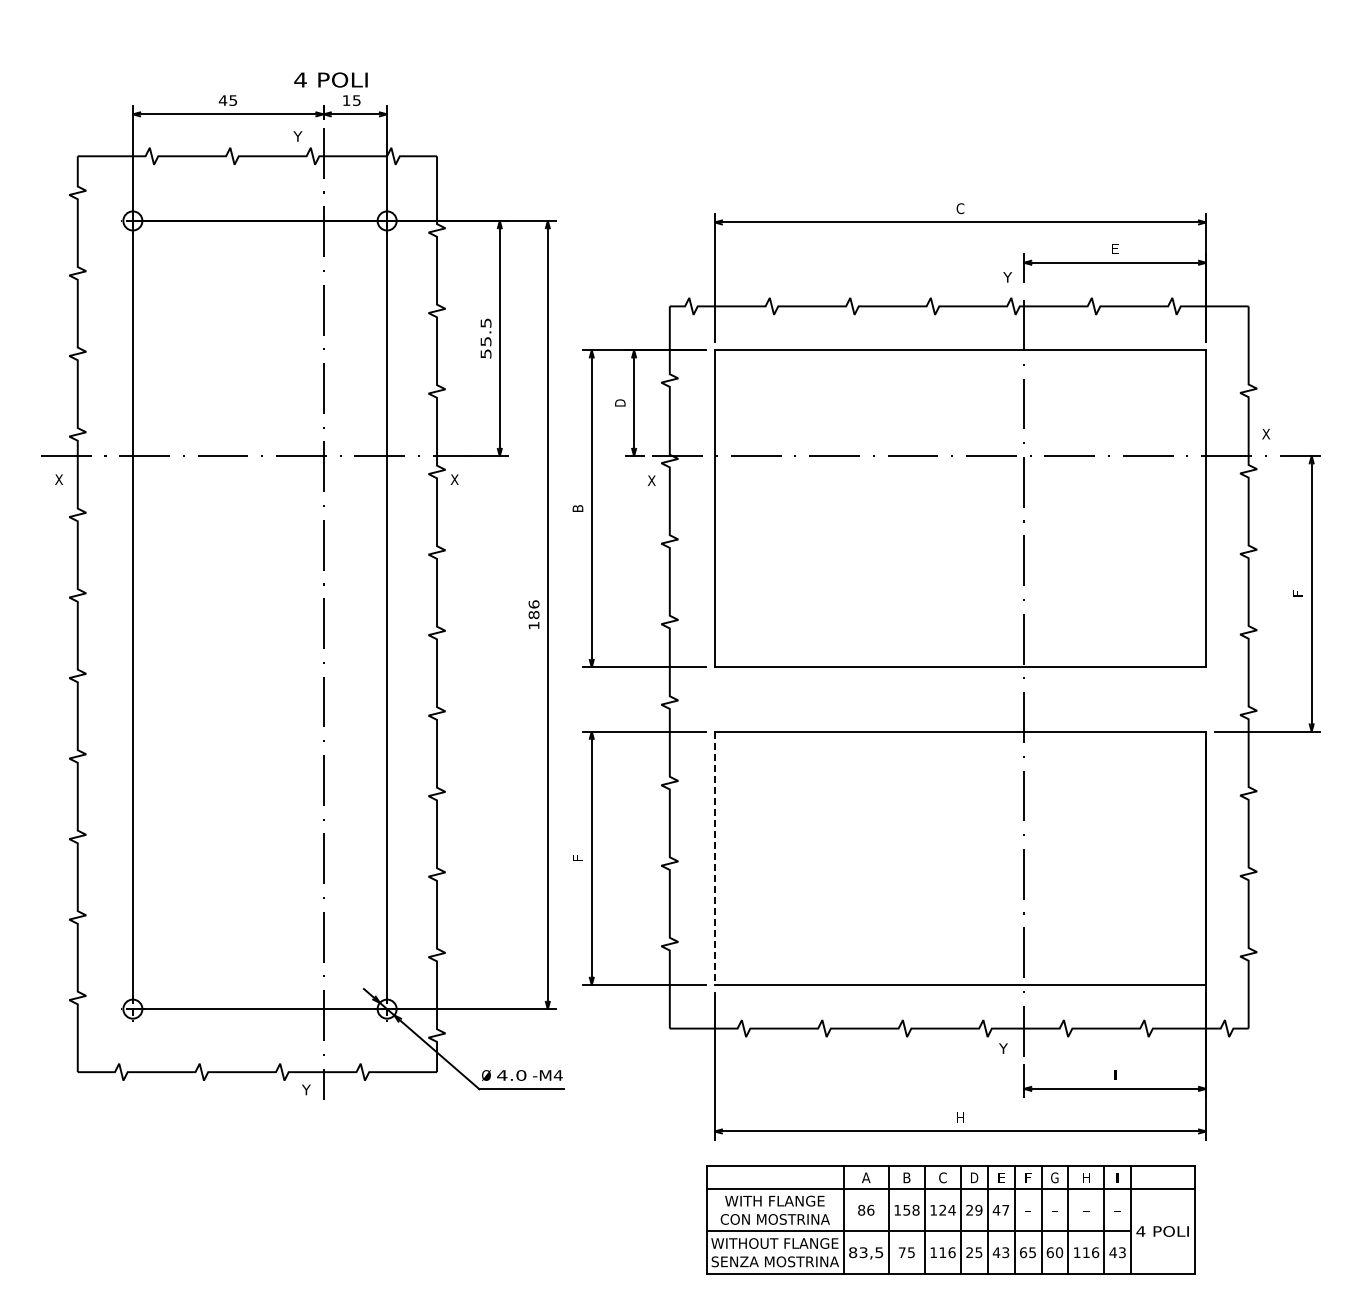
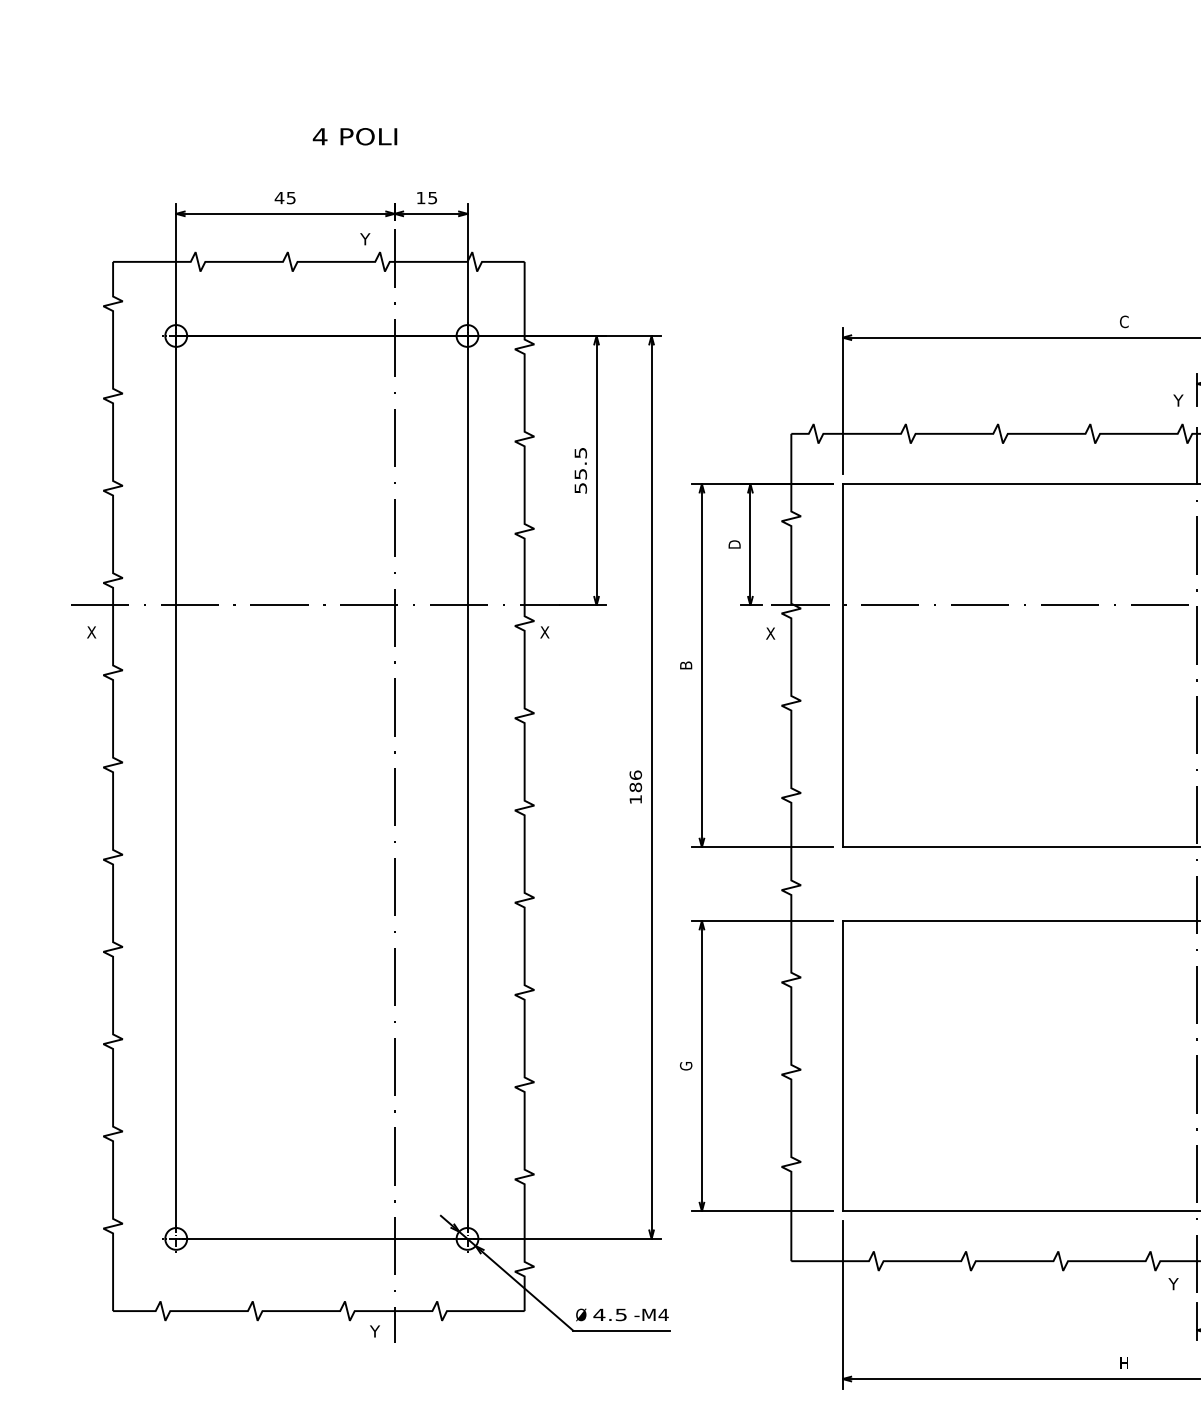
text: (330, 79) -> (354, 136), moved
text: (577, 858) -> (685, 1066), F -> G
line: (714, 858) -> (842, 1066), dashed -> solid
text: (521, 1075) -> (621, 1314), 4.0 -> 4.5

